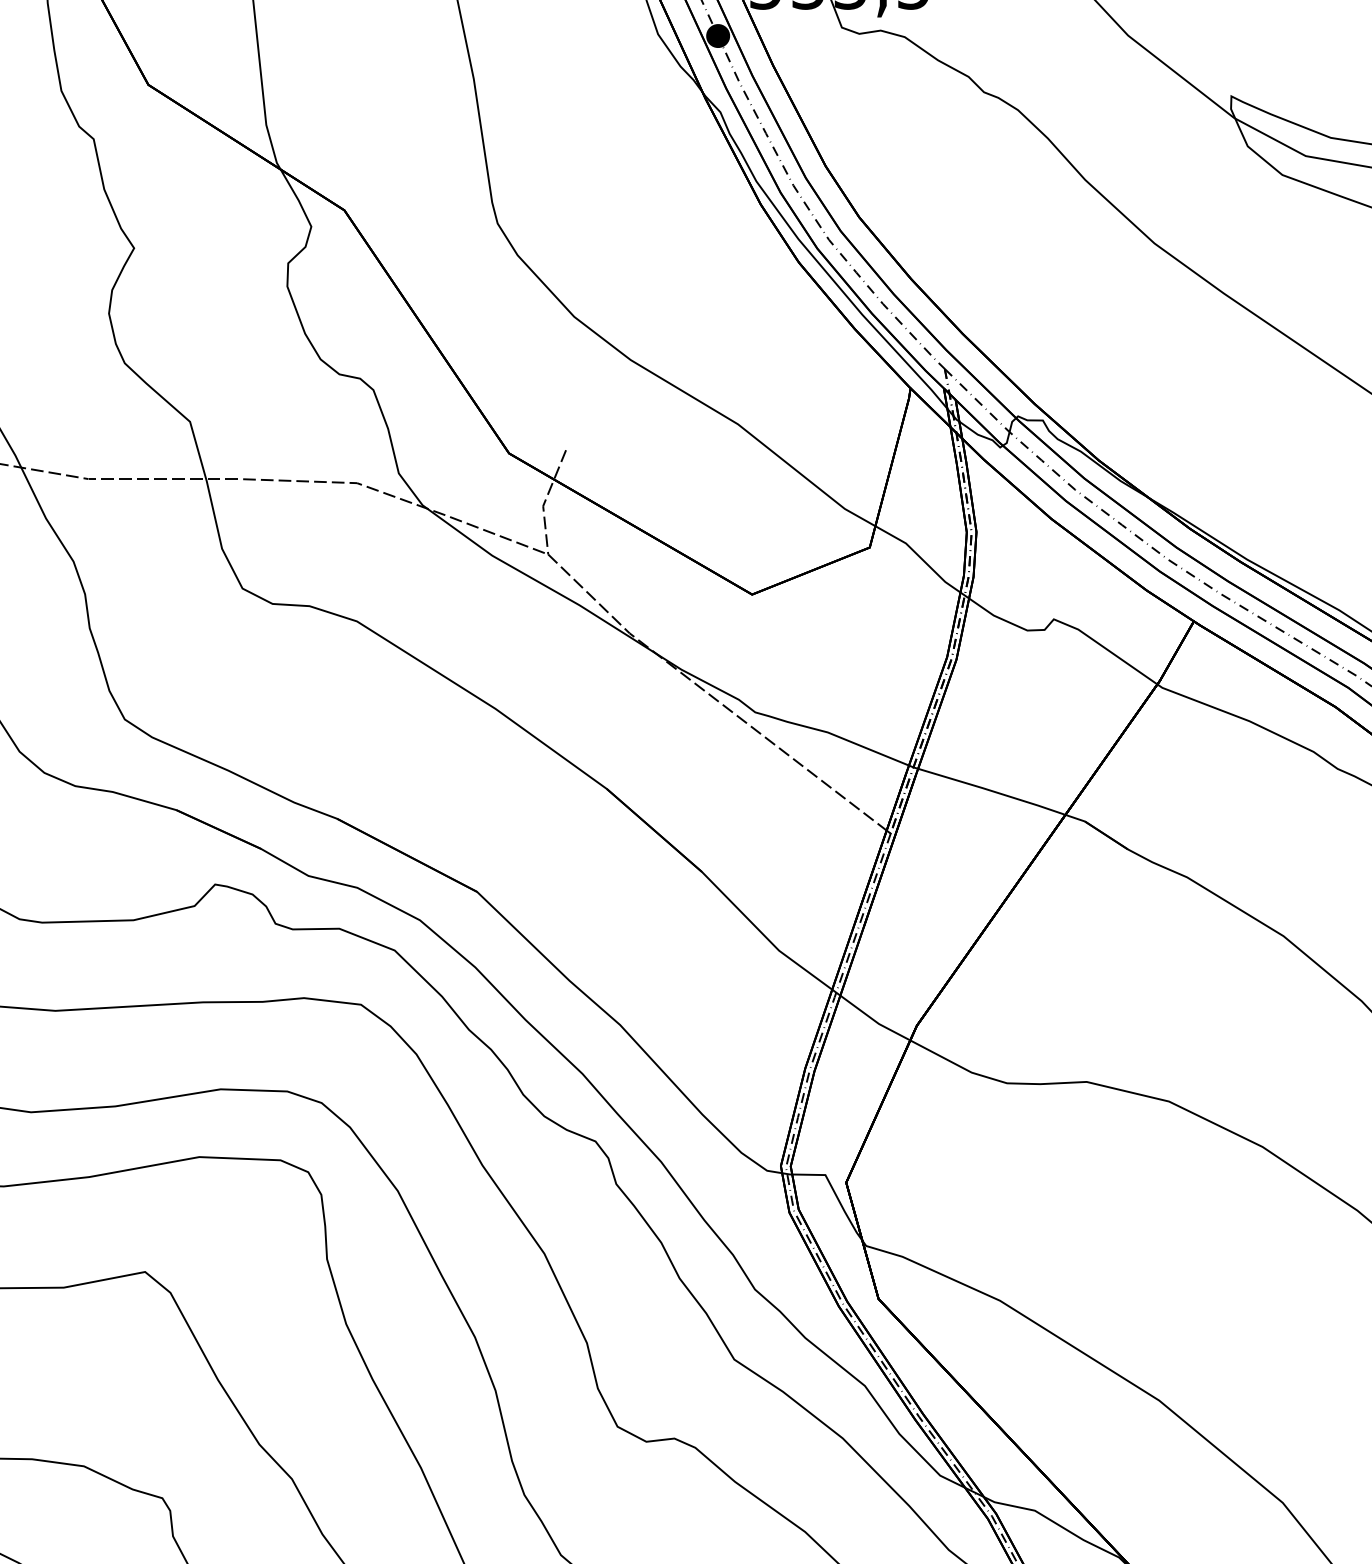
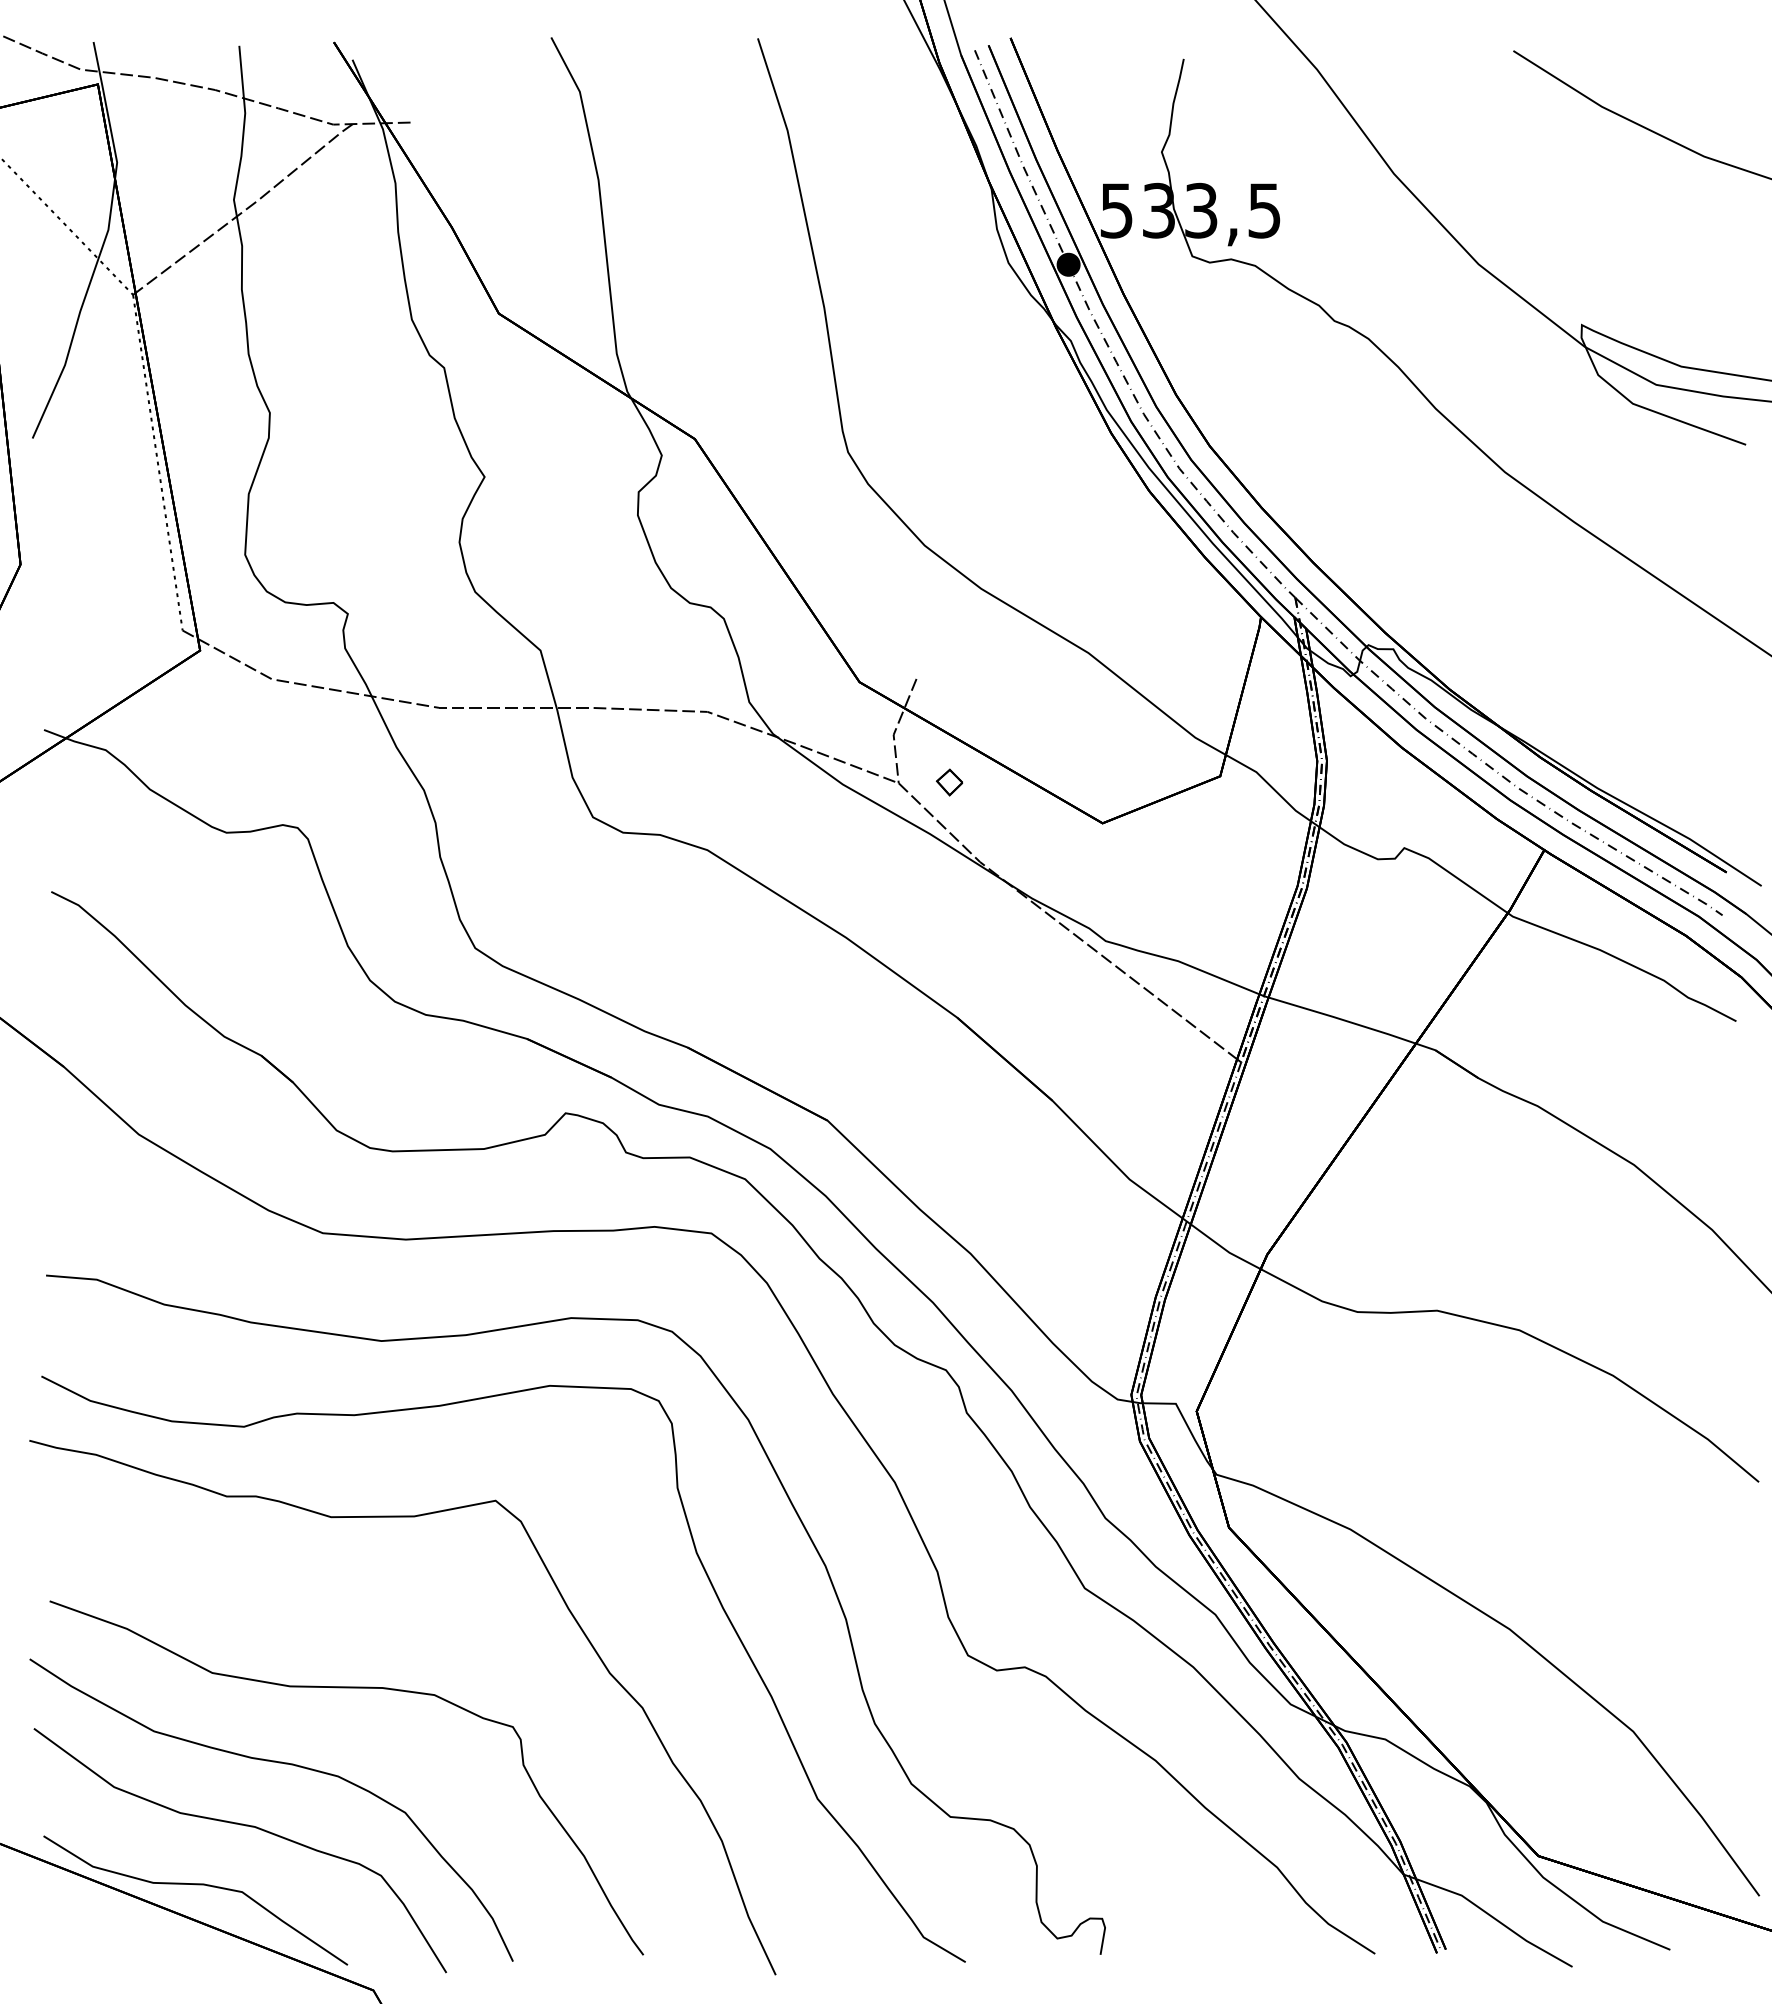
part: (599, 553) -> (949, 782), added

